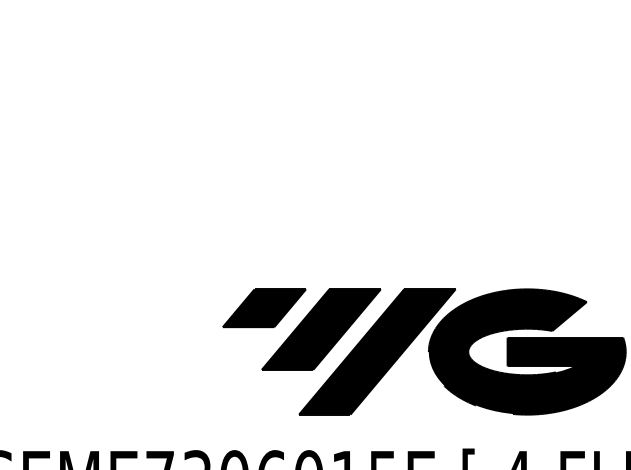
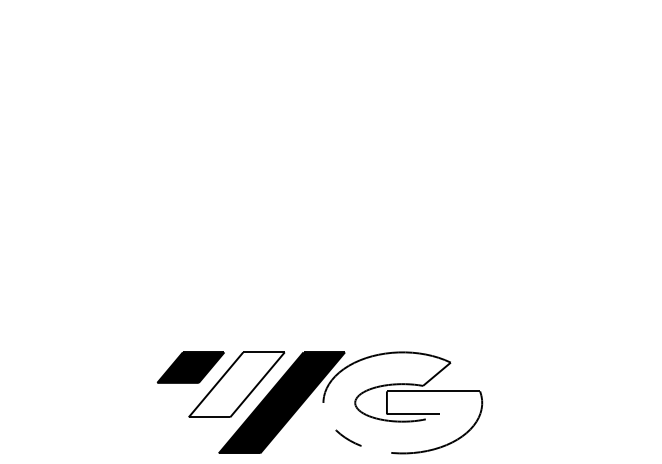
fill: (321, 329) -> (236, 384), removed
fill: (526, 351) -> (402, 402), removed

